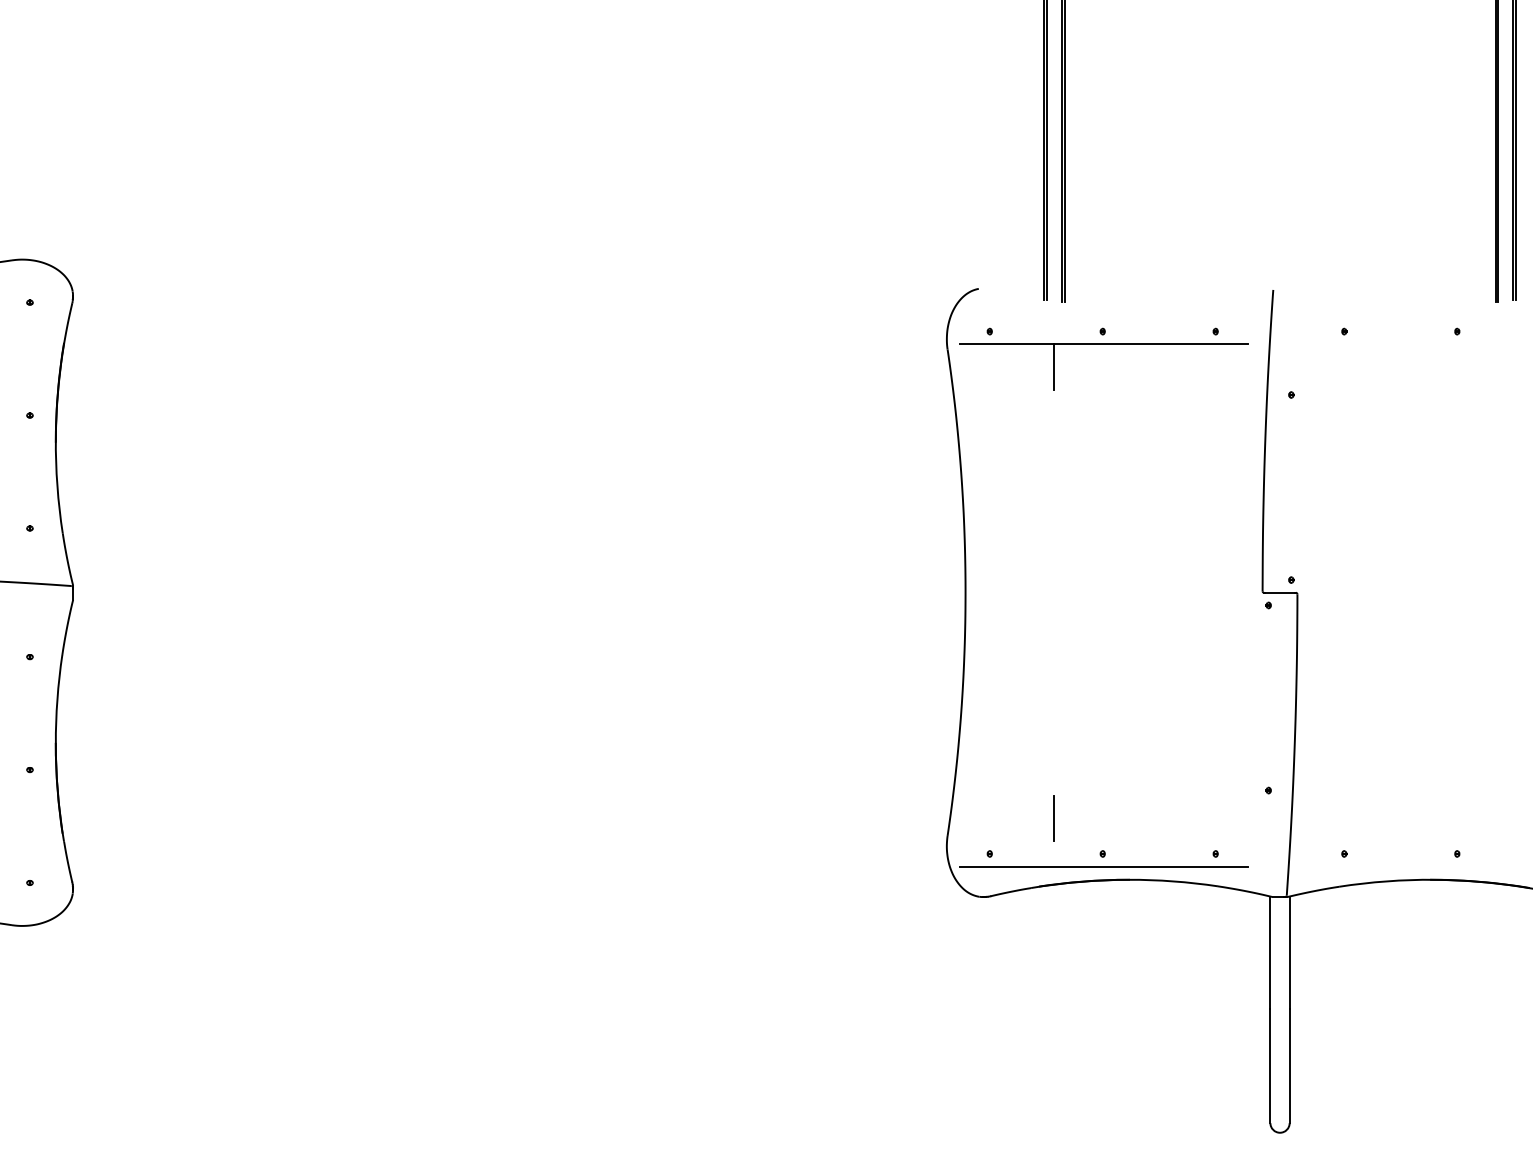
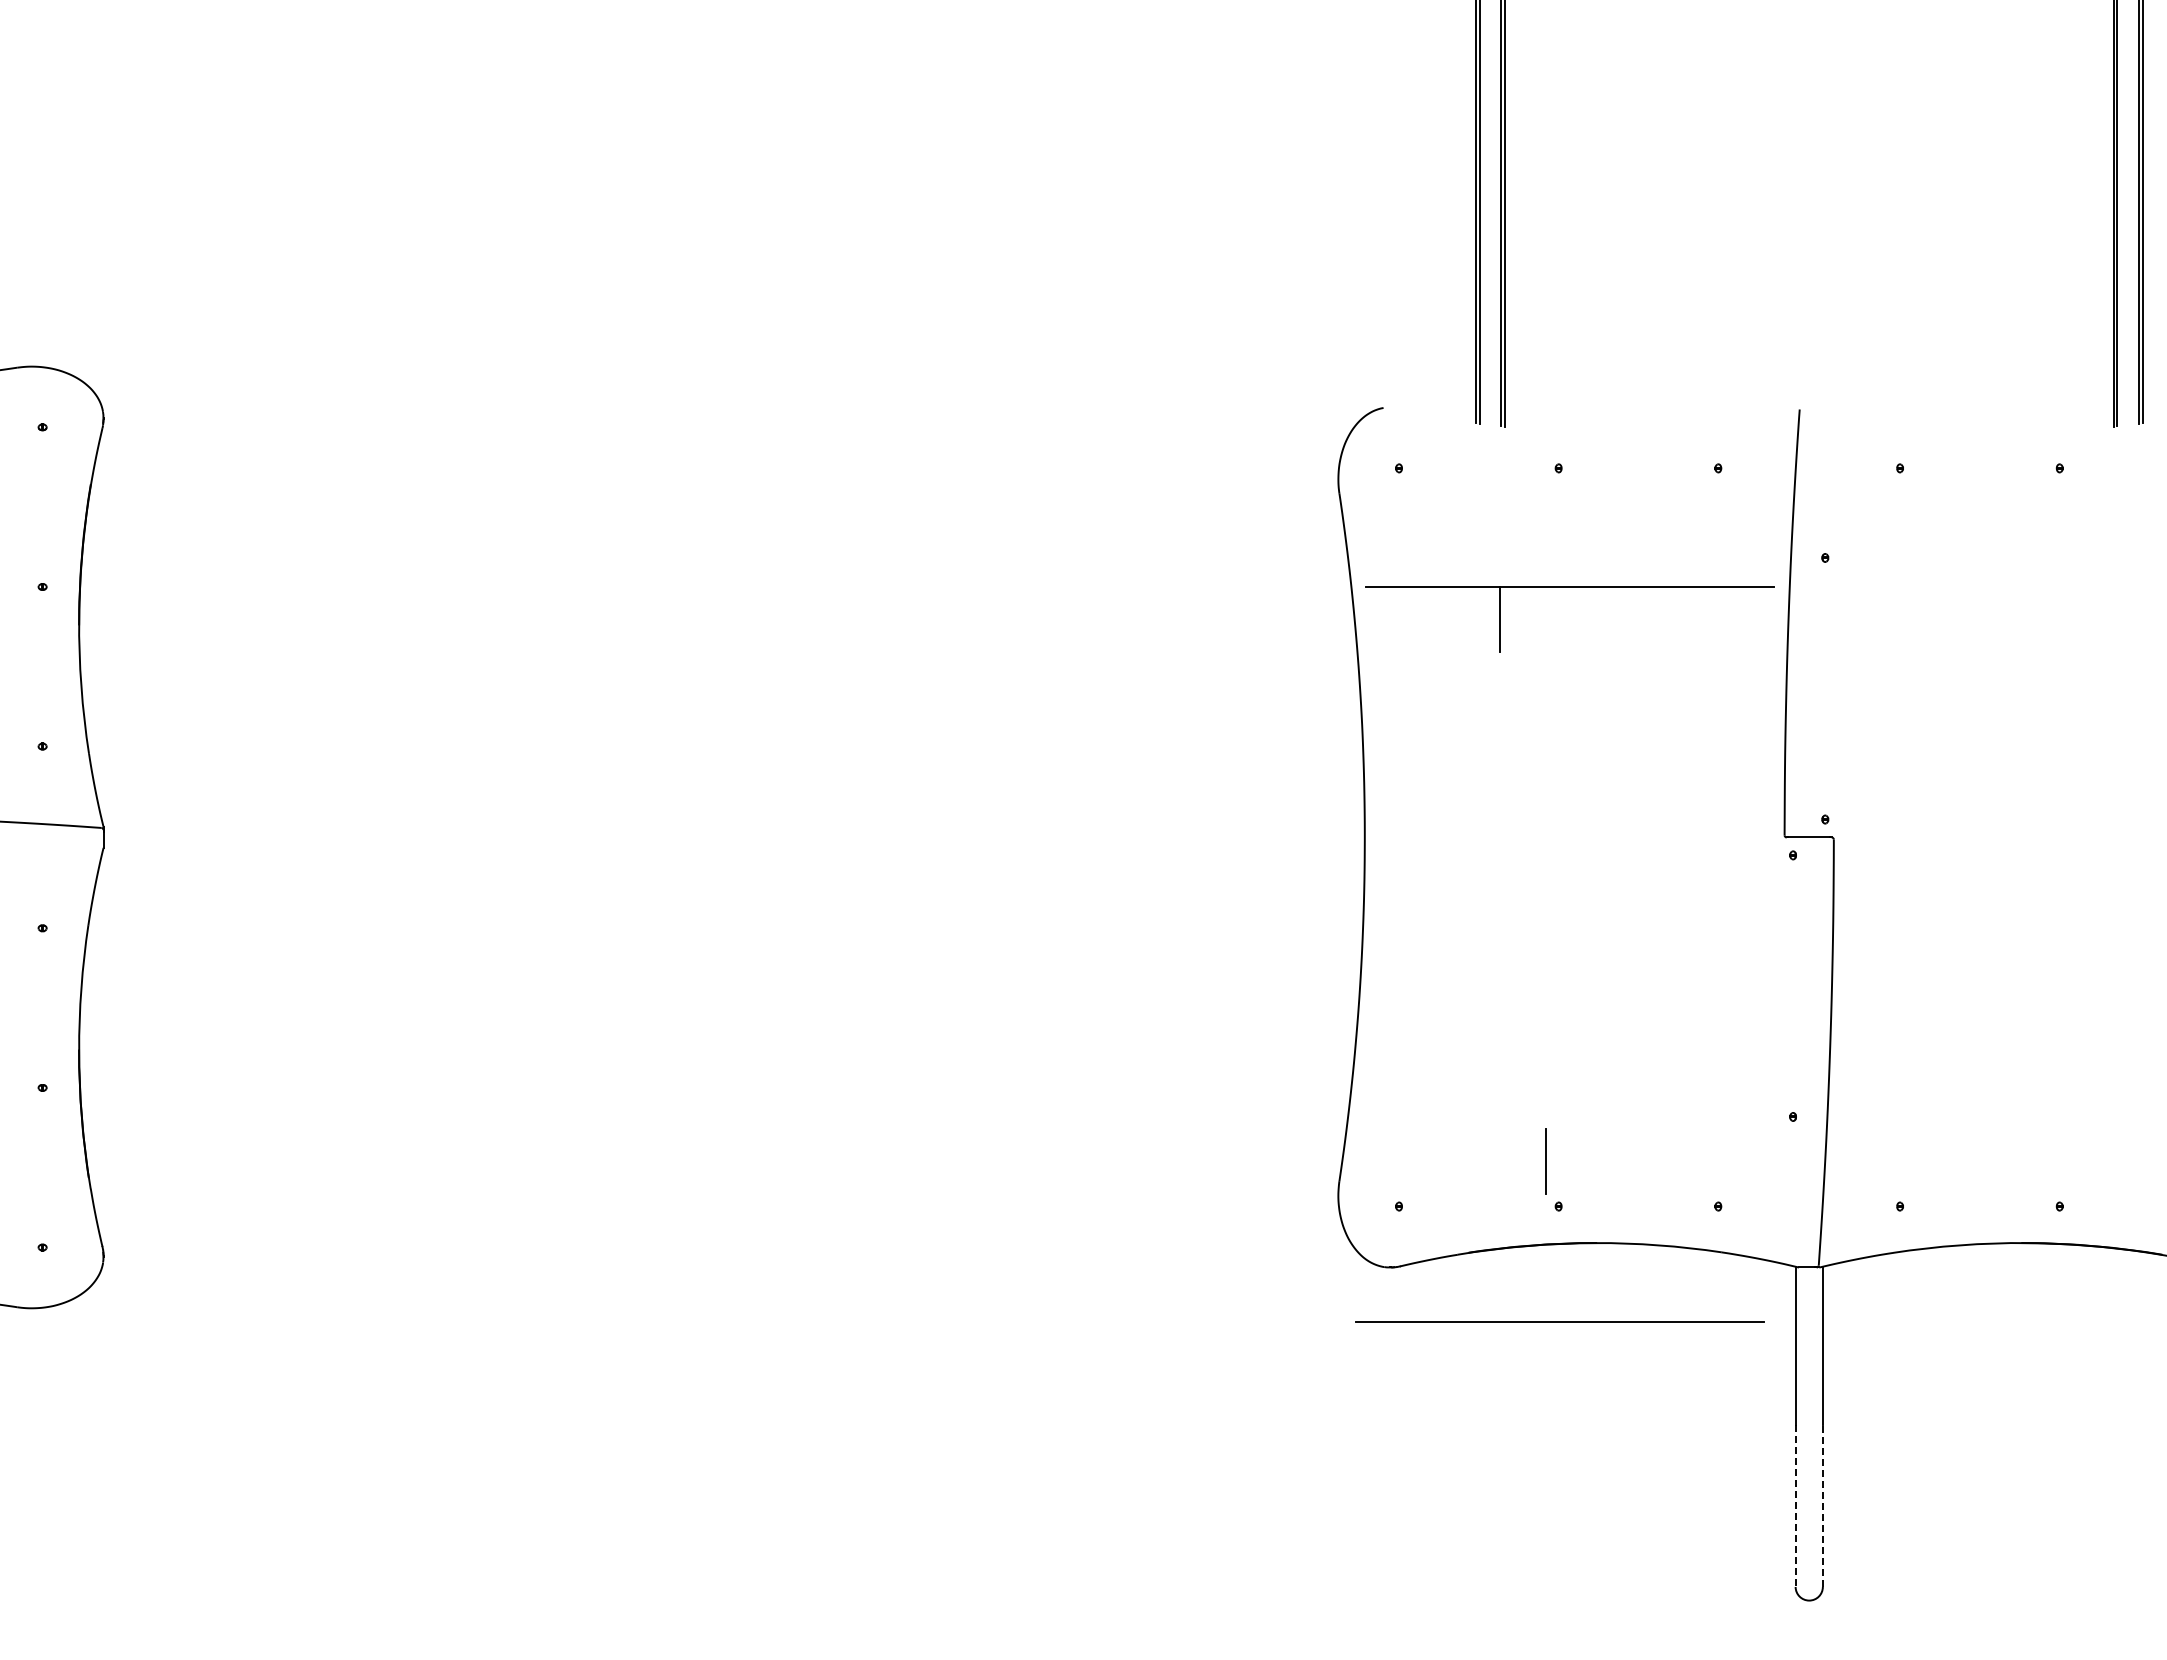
part: (1103, 344) -> (1569, 587), moved
line: (1053, 818) -> (1545, 1161), moved
line: (1103, 865) -> (1559, 1321), moved
line: (1270, 1066) -> (1795, 1506), solid -> dashed
line: (1289, 1066) -> (1822, 1506), solid -> dashed

